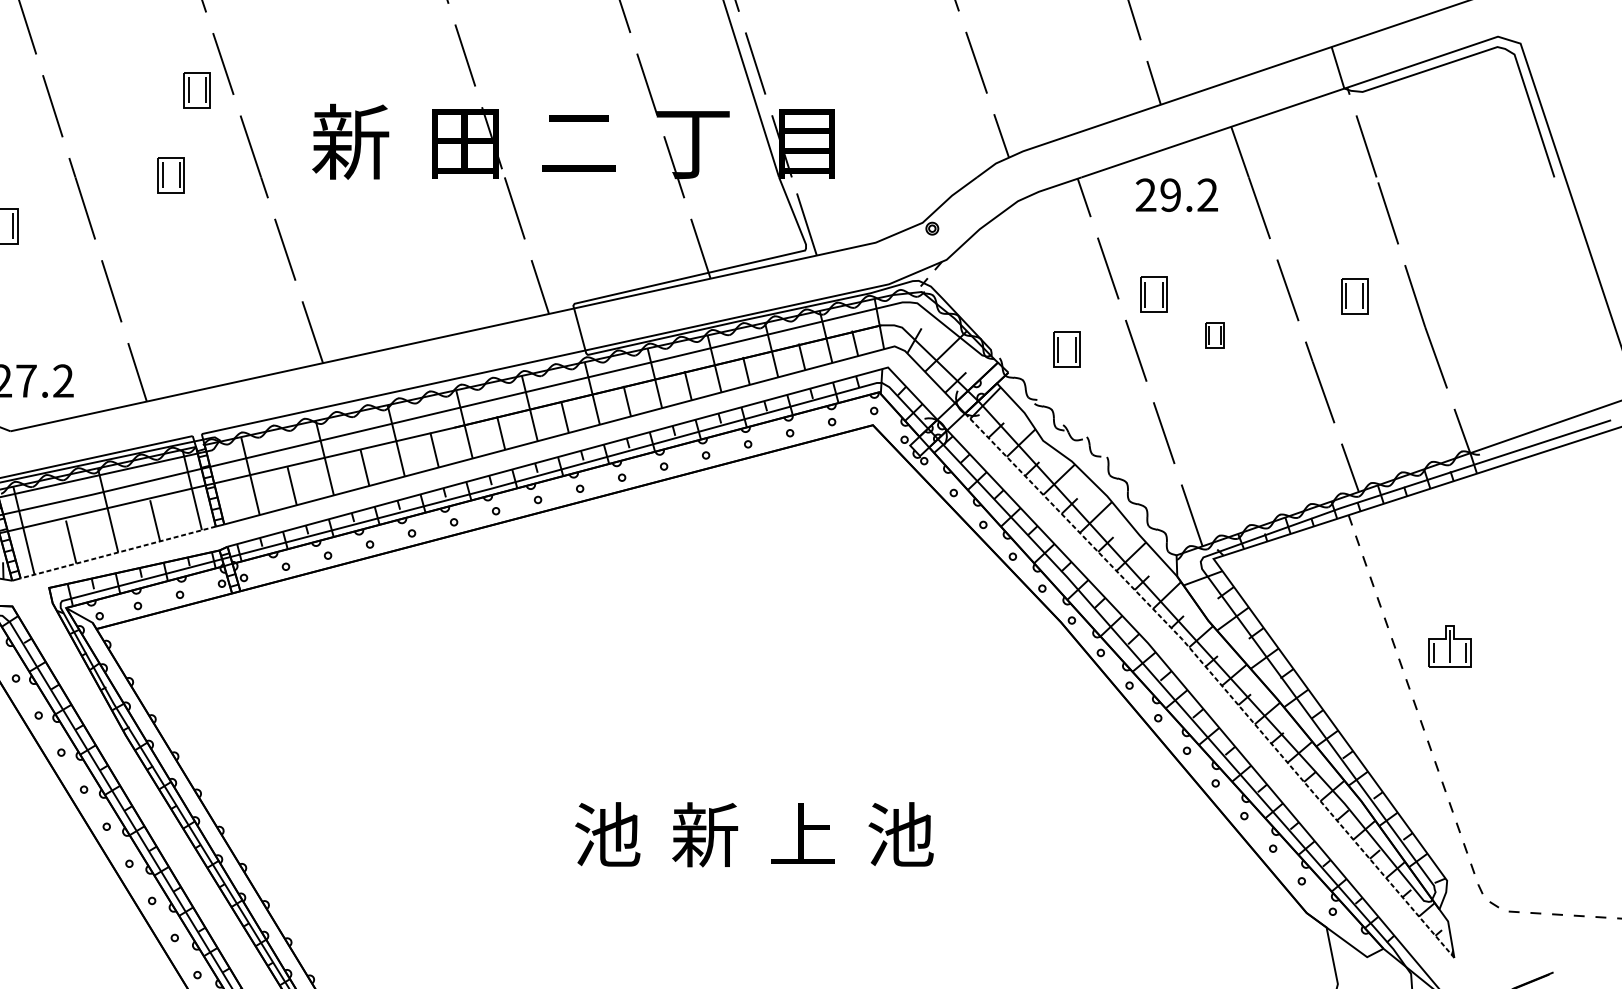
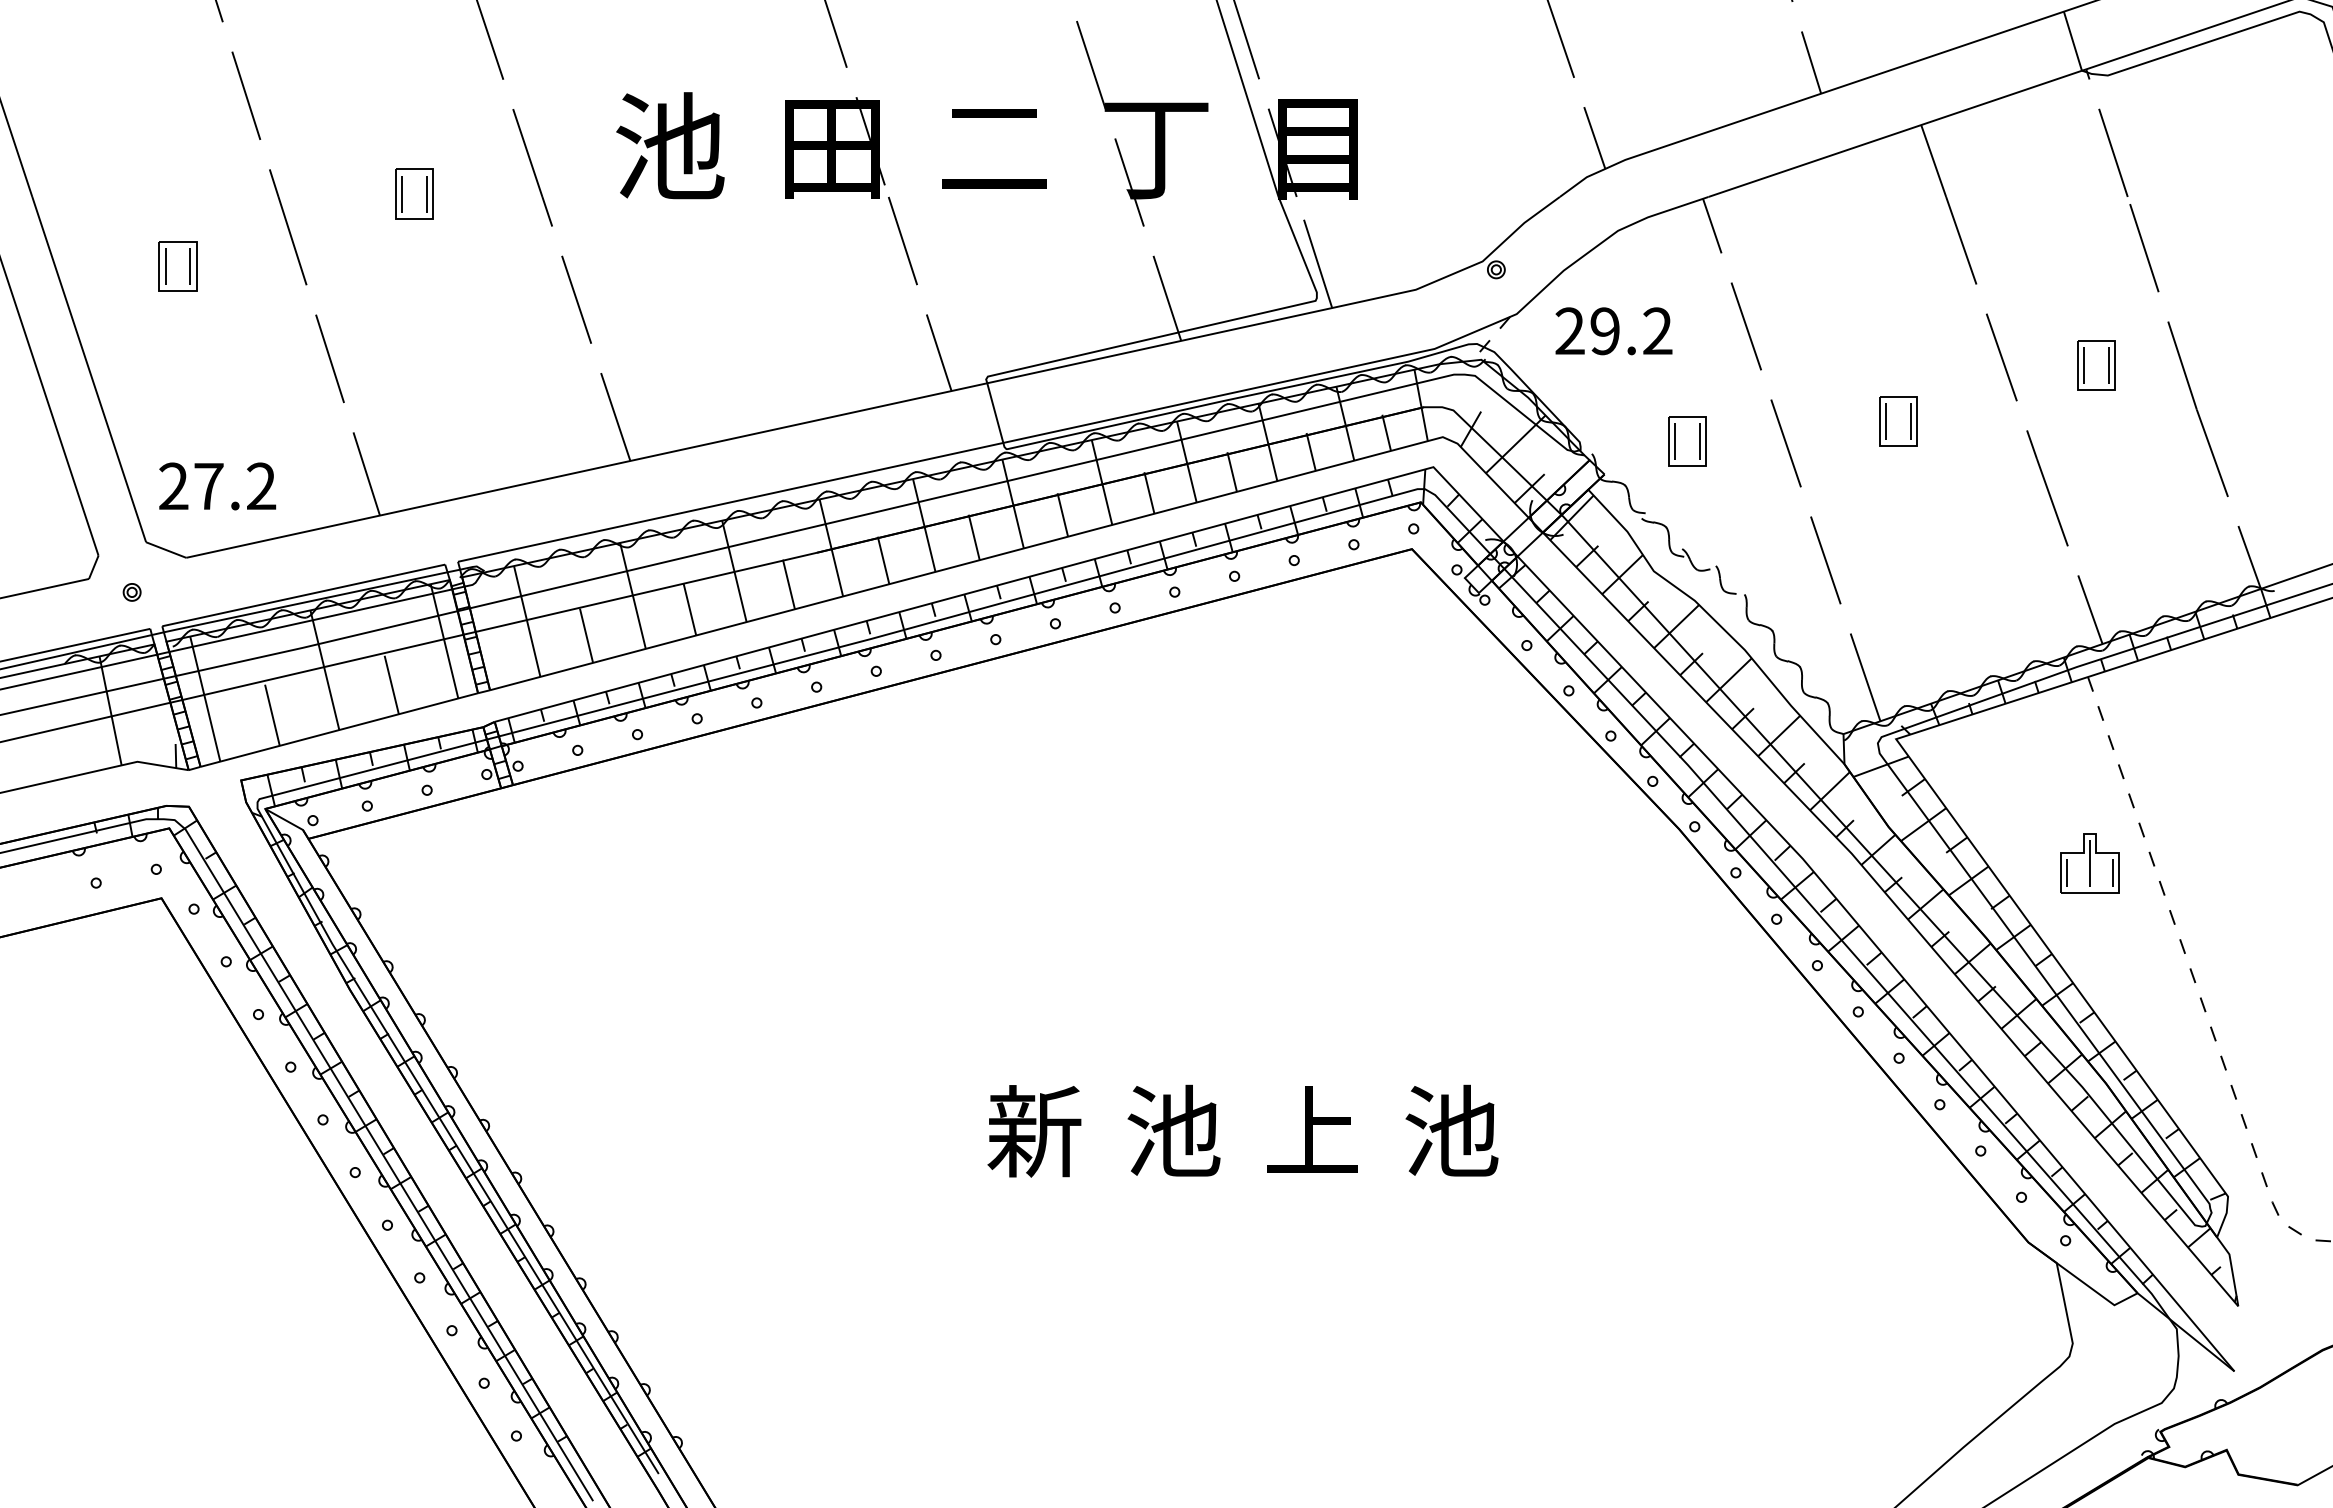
part: (197, 89) -> (451, 72), removed
text: (350, 141) -> (669, 146), 新 -> 池
text: (1176, 195) -> (1613, 331), moved
part: (1154, 294) -> (1811, 363), removed
part: (1215, 335) -> (1898, 421), size x1.43
line: (118, 552) -> (339, 730), dashed -> solid
part: (1449, 646) -> (2089, 863), moved
line: (1215, 678) -> (1899, 909), dashed -> solid
text: (607, 834) -> (1034, 1130), 池 -> 新
text: (705, 834) -> (1173, 1130), 新 -> 池

